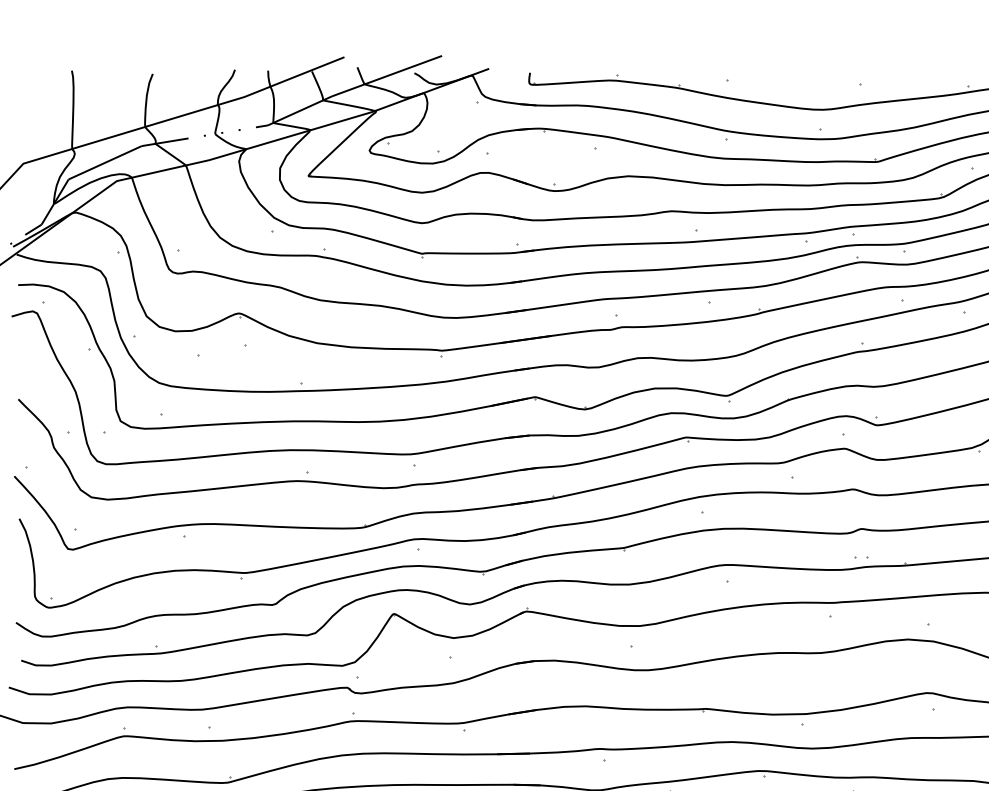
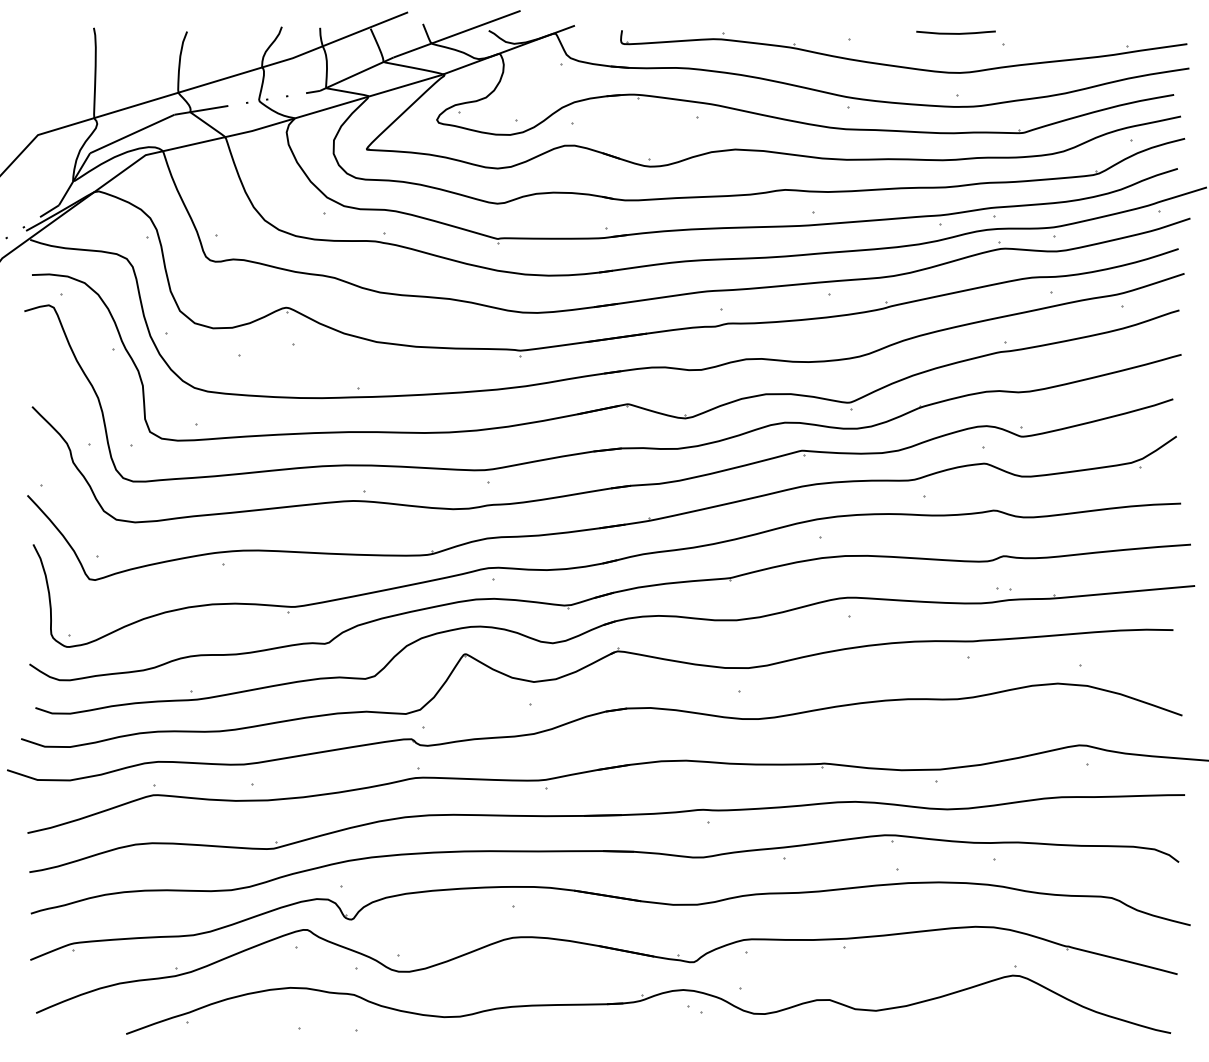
curve: (819, 75) -> (955, 33), added

